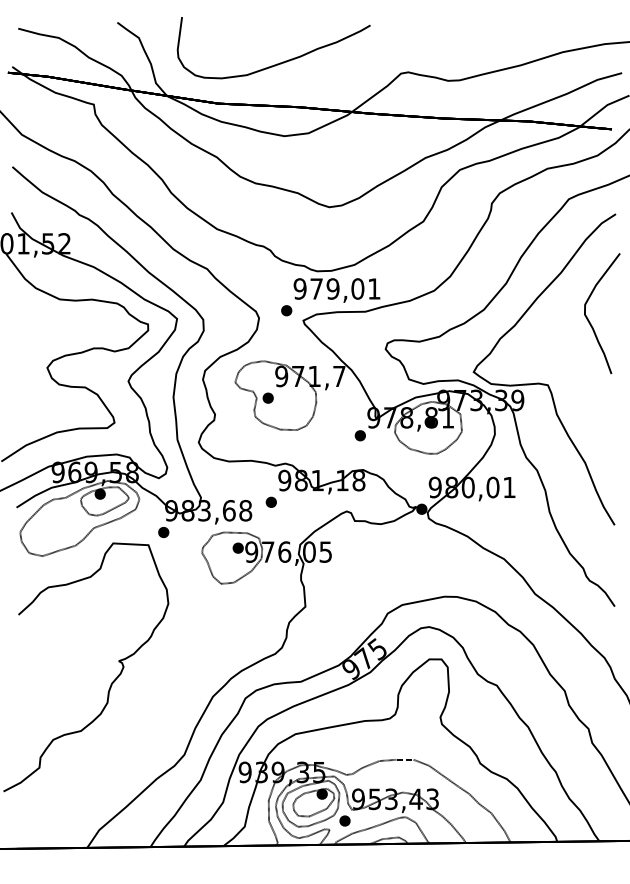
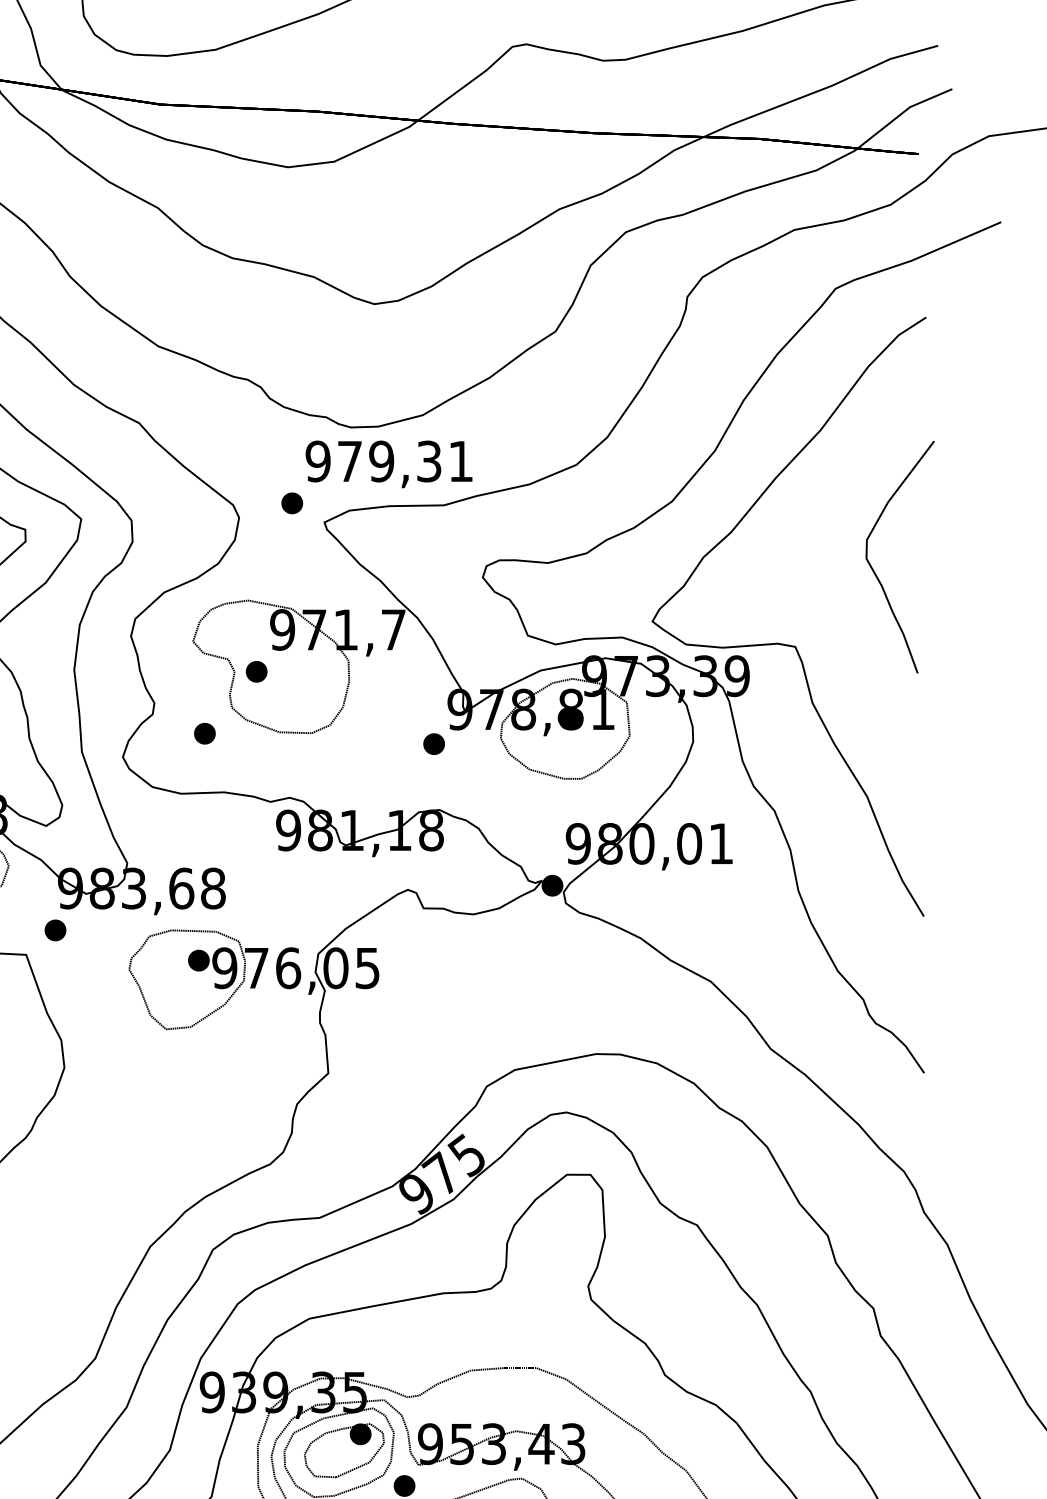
text: (357, 288) -> (428, 460), 979,01 -> 979,31
curve: (589, 320) -> (875, 570), moved
part: (270, 501) -> (203, 732), moved

